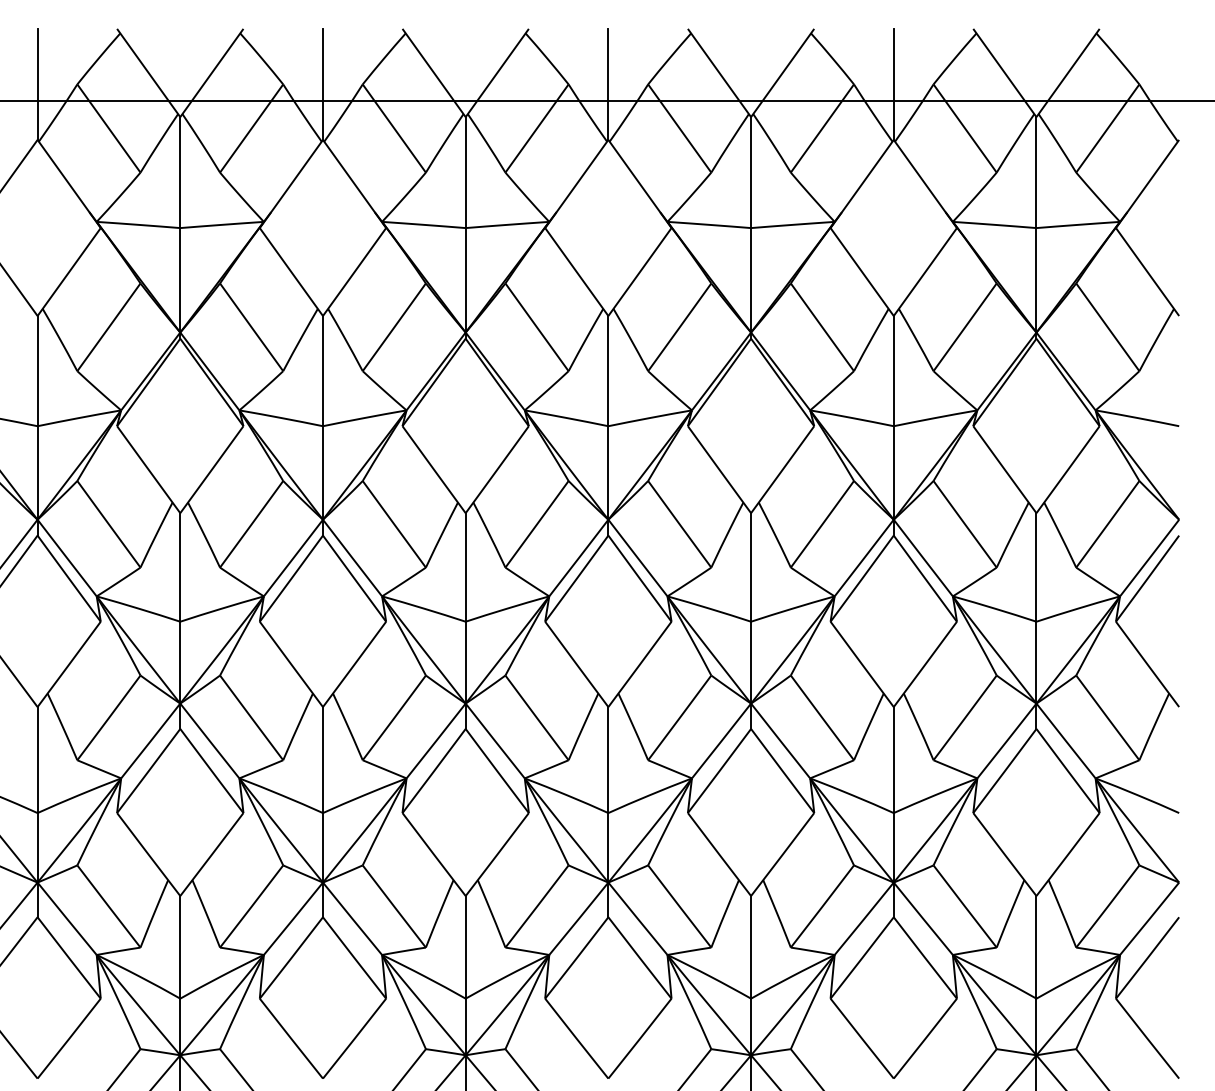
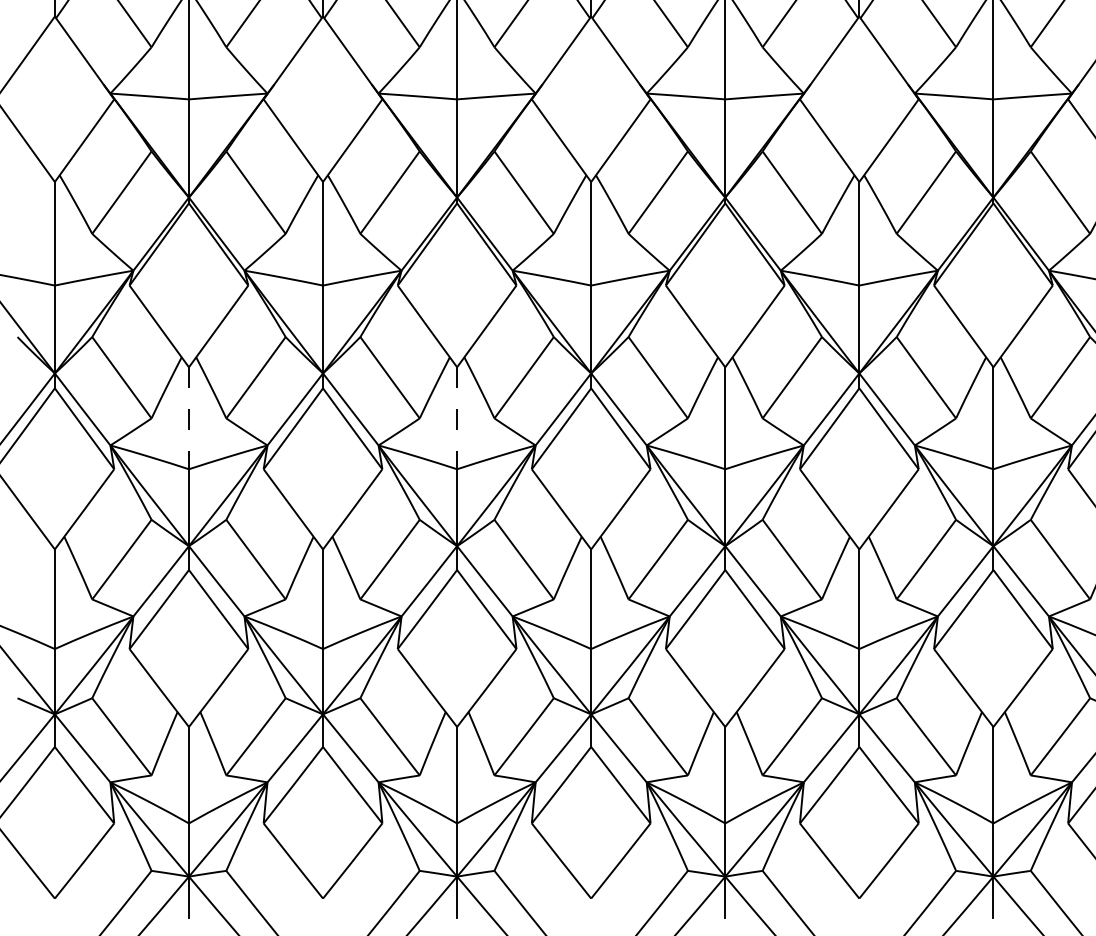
line: (180, 567) -> (189, 418), solid -> dashed
line: (465, 567) -> (456, 418), solid -> dashed

